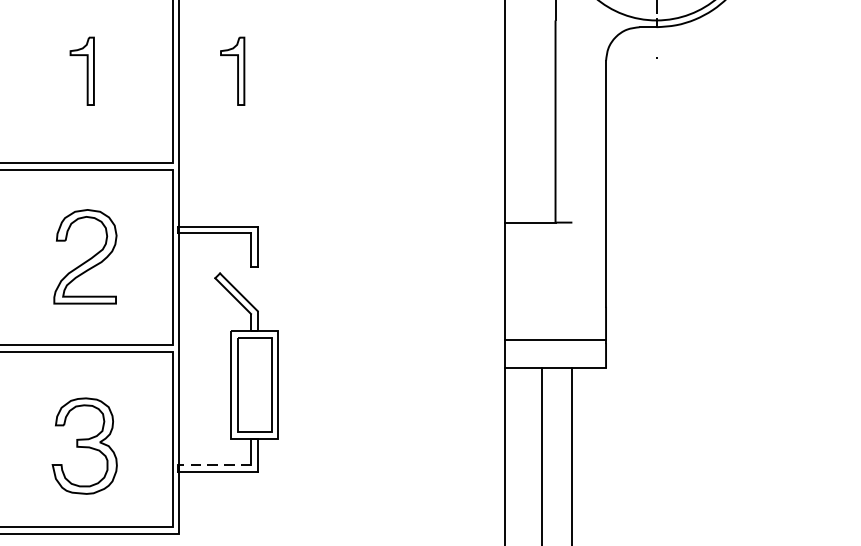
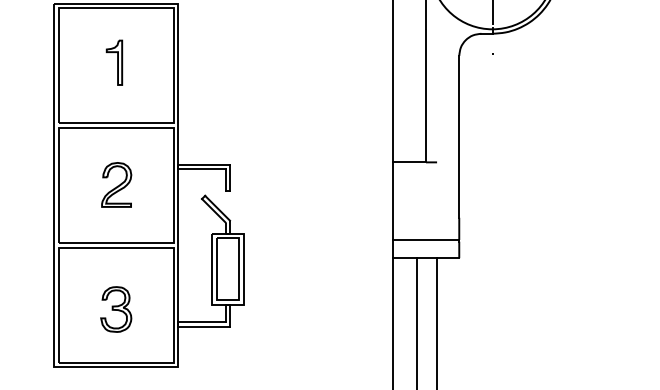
part: (232, 70) -> (213, 62), removed
part: (85, 256) -> (116, 184), size x0.71
part: (85, 446) -> (116, 309), size x0.71
line: (214, 465) -> (201, 322), dashed -> solid

